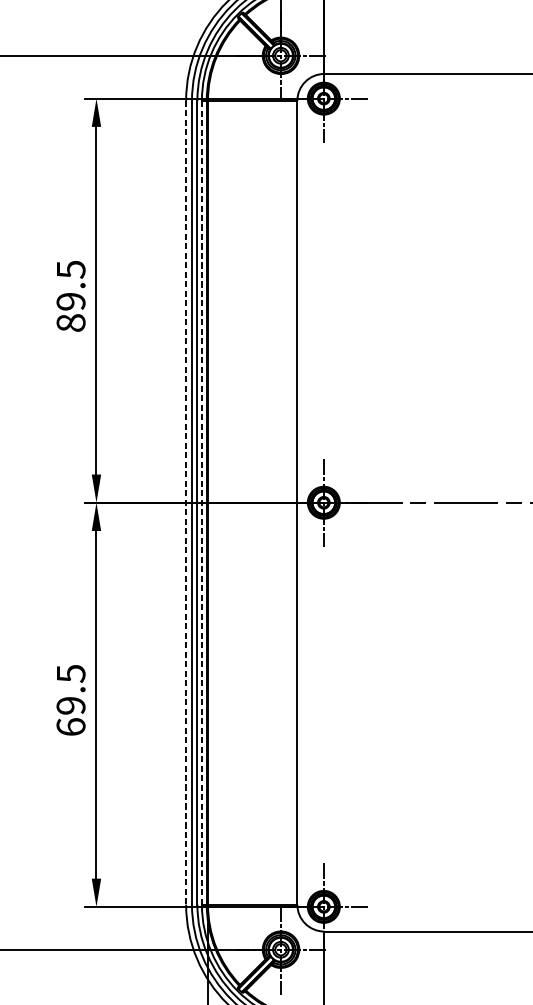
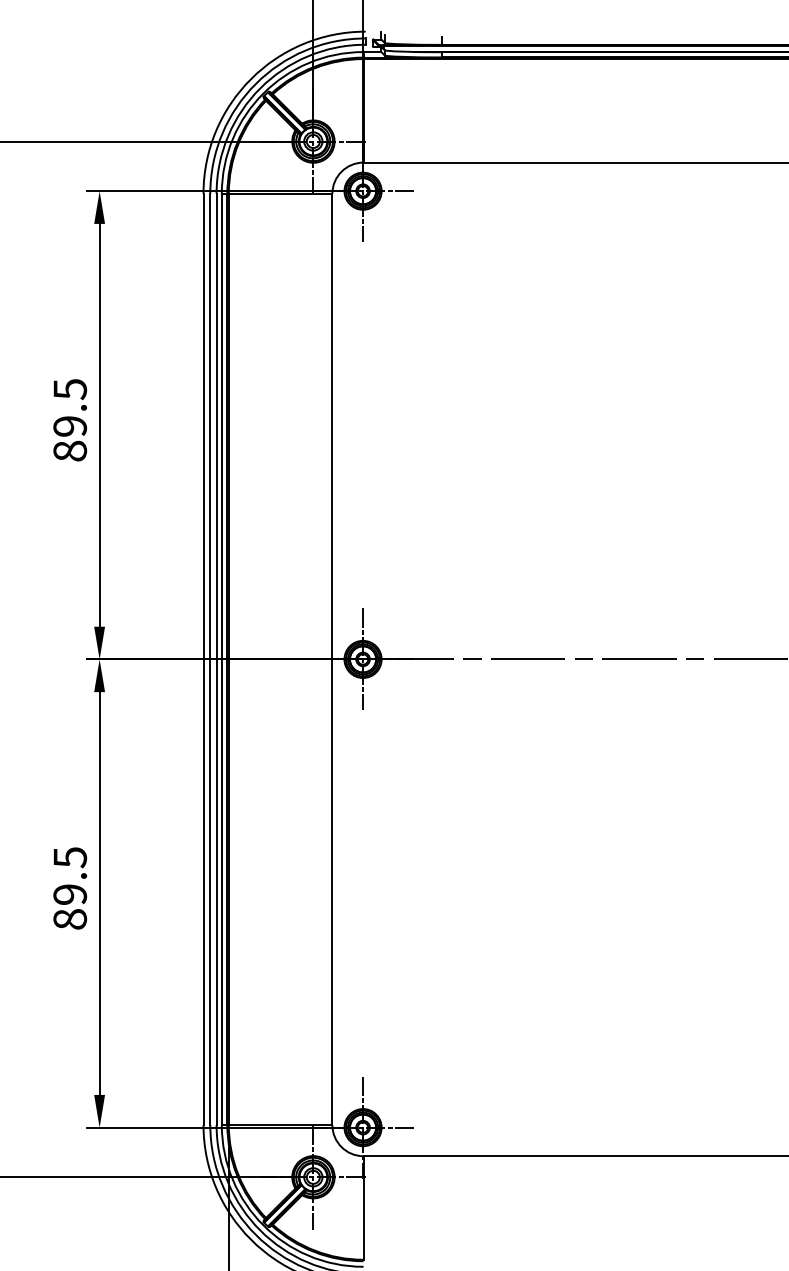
line: (186, 502) -> (203, 659), dashed -> solid
line: (201, 502) -> (221, 659), dashed -> solid
text: (70, 727) -> (69, 919), 69.5 -> 89.5

